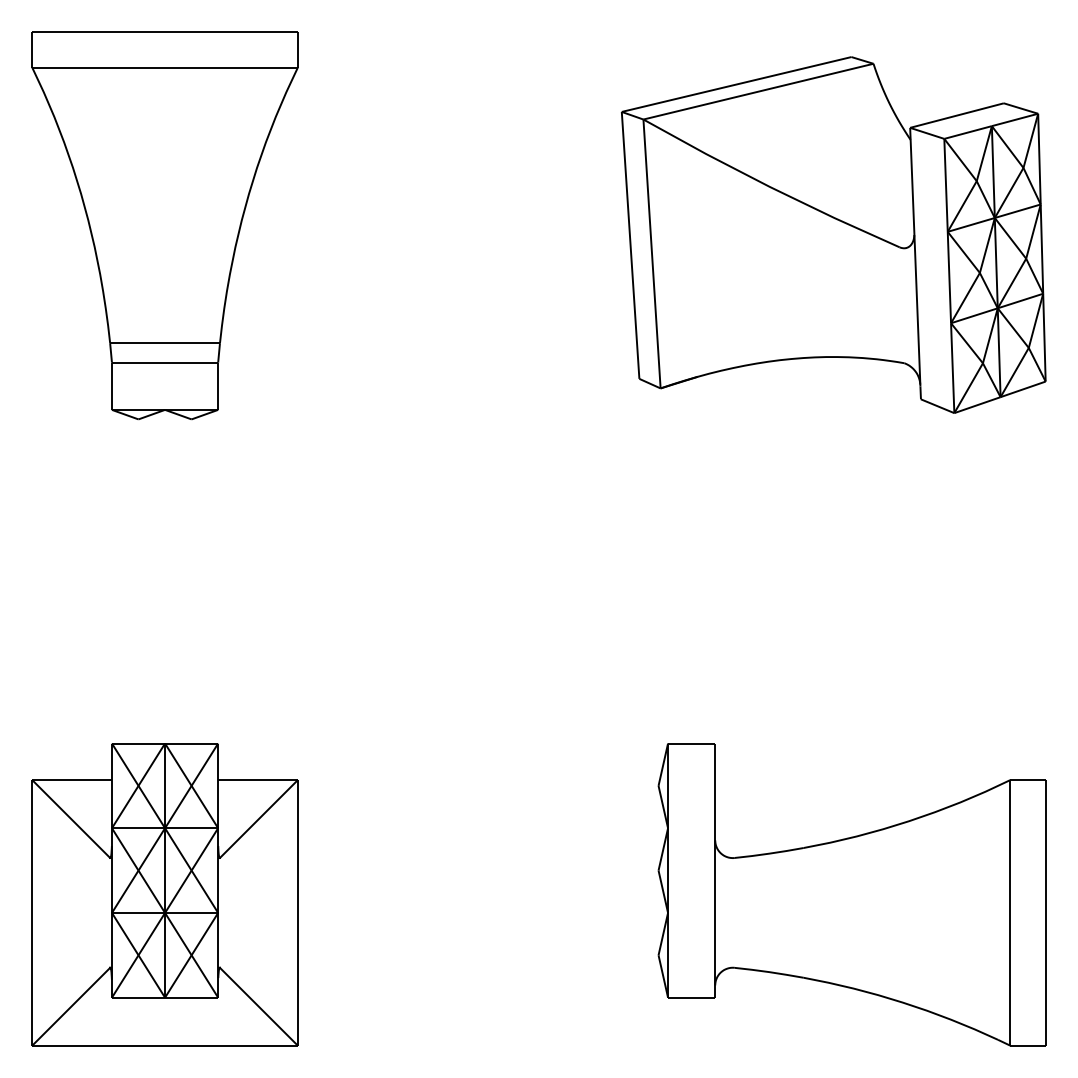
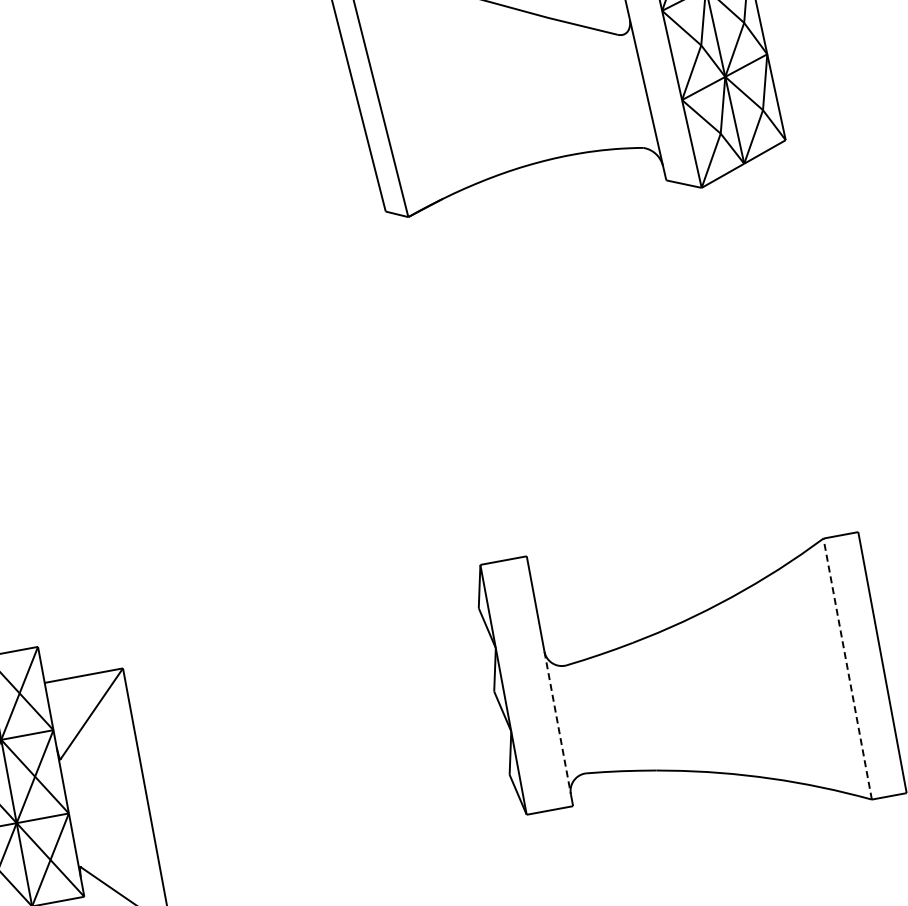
line: (715, 912) -> (557, 722), solid -> dashed
line: (1010, 912) -> (847, 668), solid -> dashed

